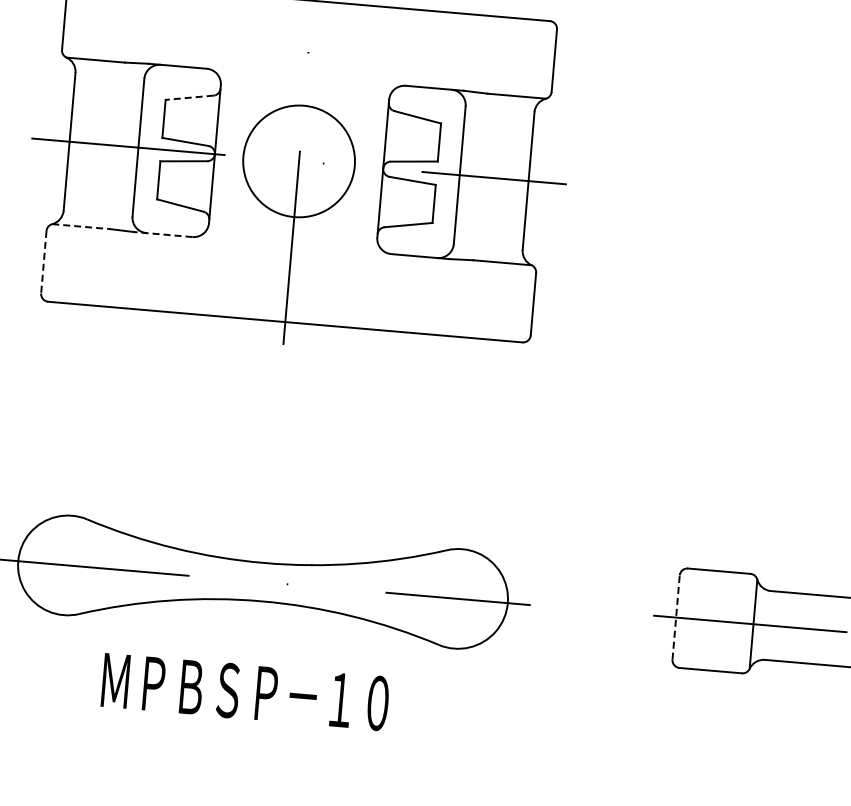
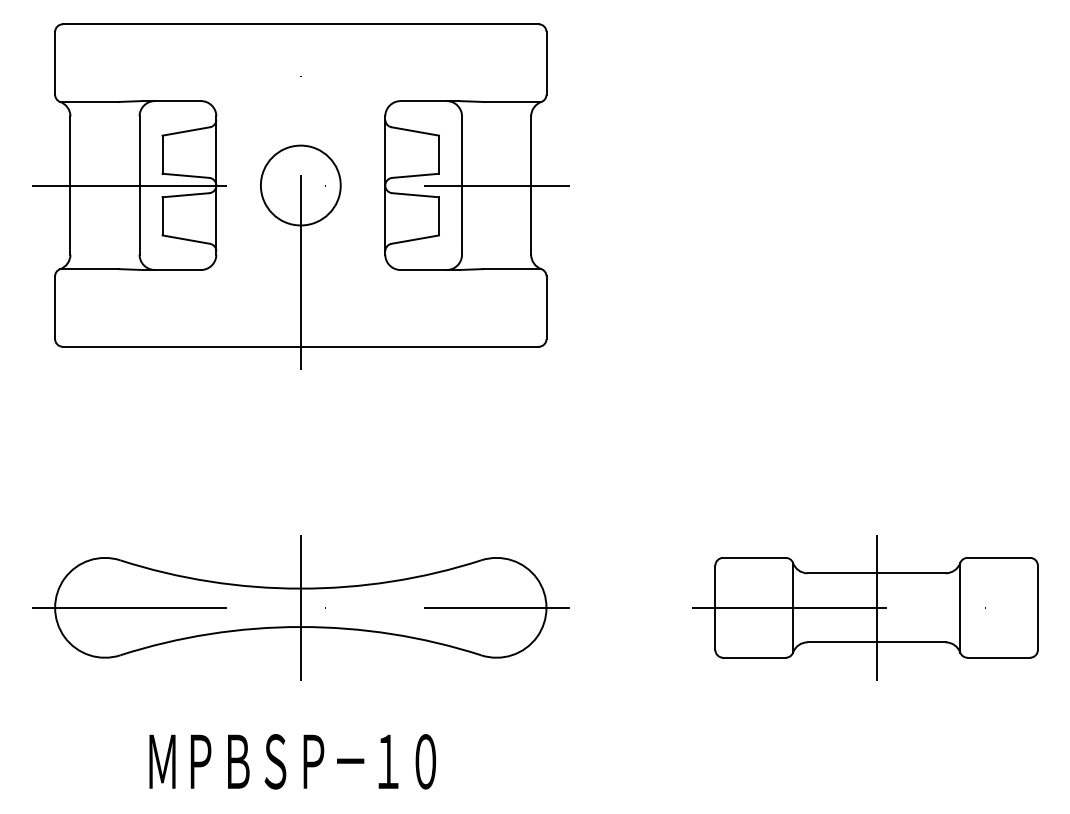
line: (188, 97) -> (185, 131), dashed -> solid
circle: (298, 161) -> (300, 185), size x0.71
line: (81, 227) -> (89, 269), dashed -> solid
line: (162, 235) -> (171, 270), dashed -> solid
line: (44, 262) -> (55, 308), dashed -> solid
line: (262, 581) -> (300, 607), added
line: (676, 617) -> (715, 607), dashed -> solid
line: (836, 631) -> (876, 607), added
text: (245, 691) -> (292, 761), moved

